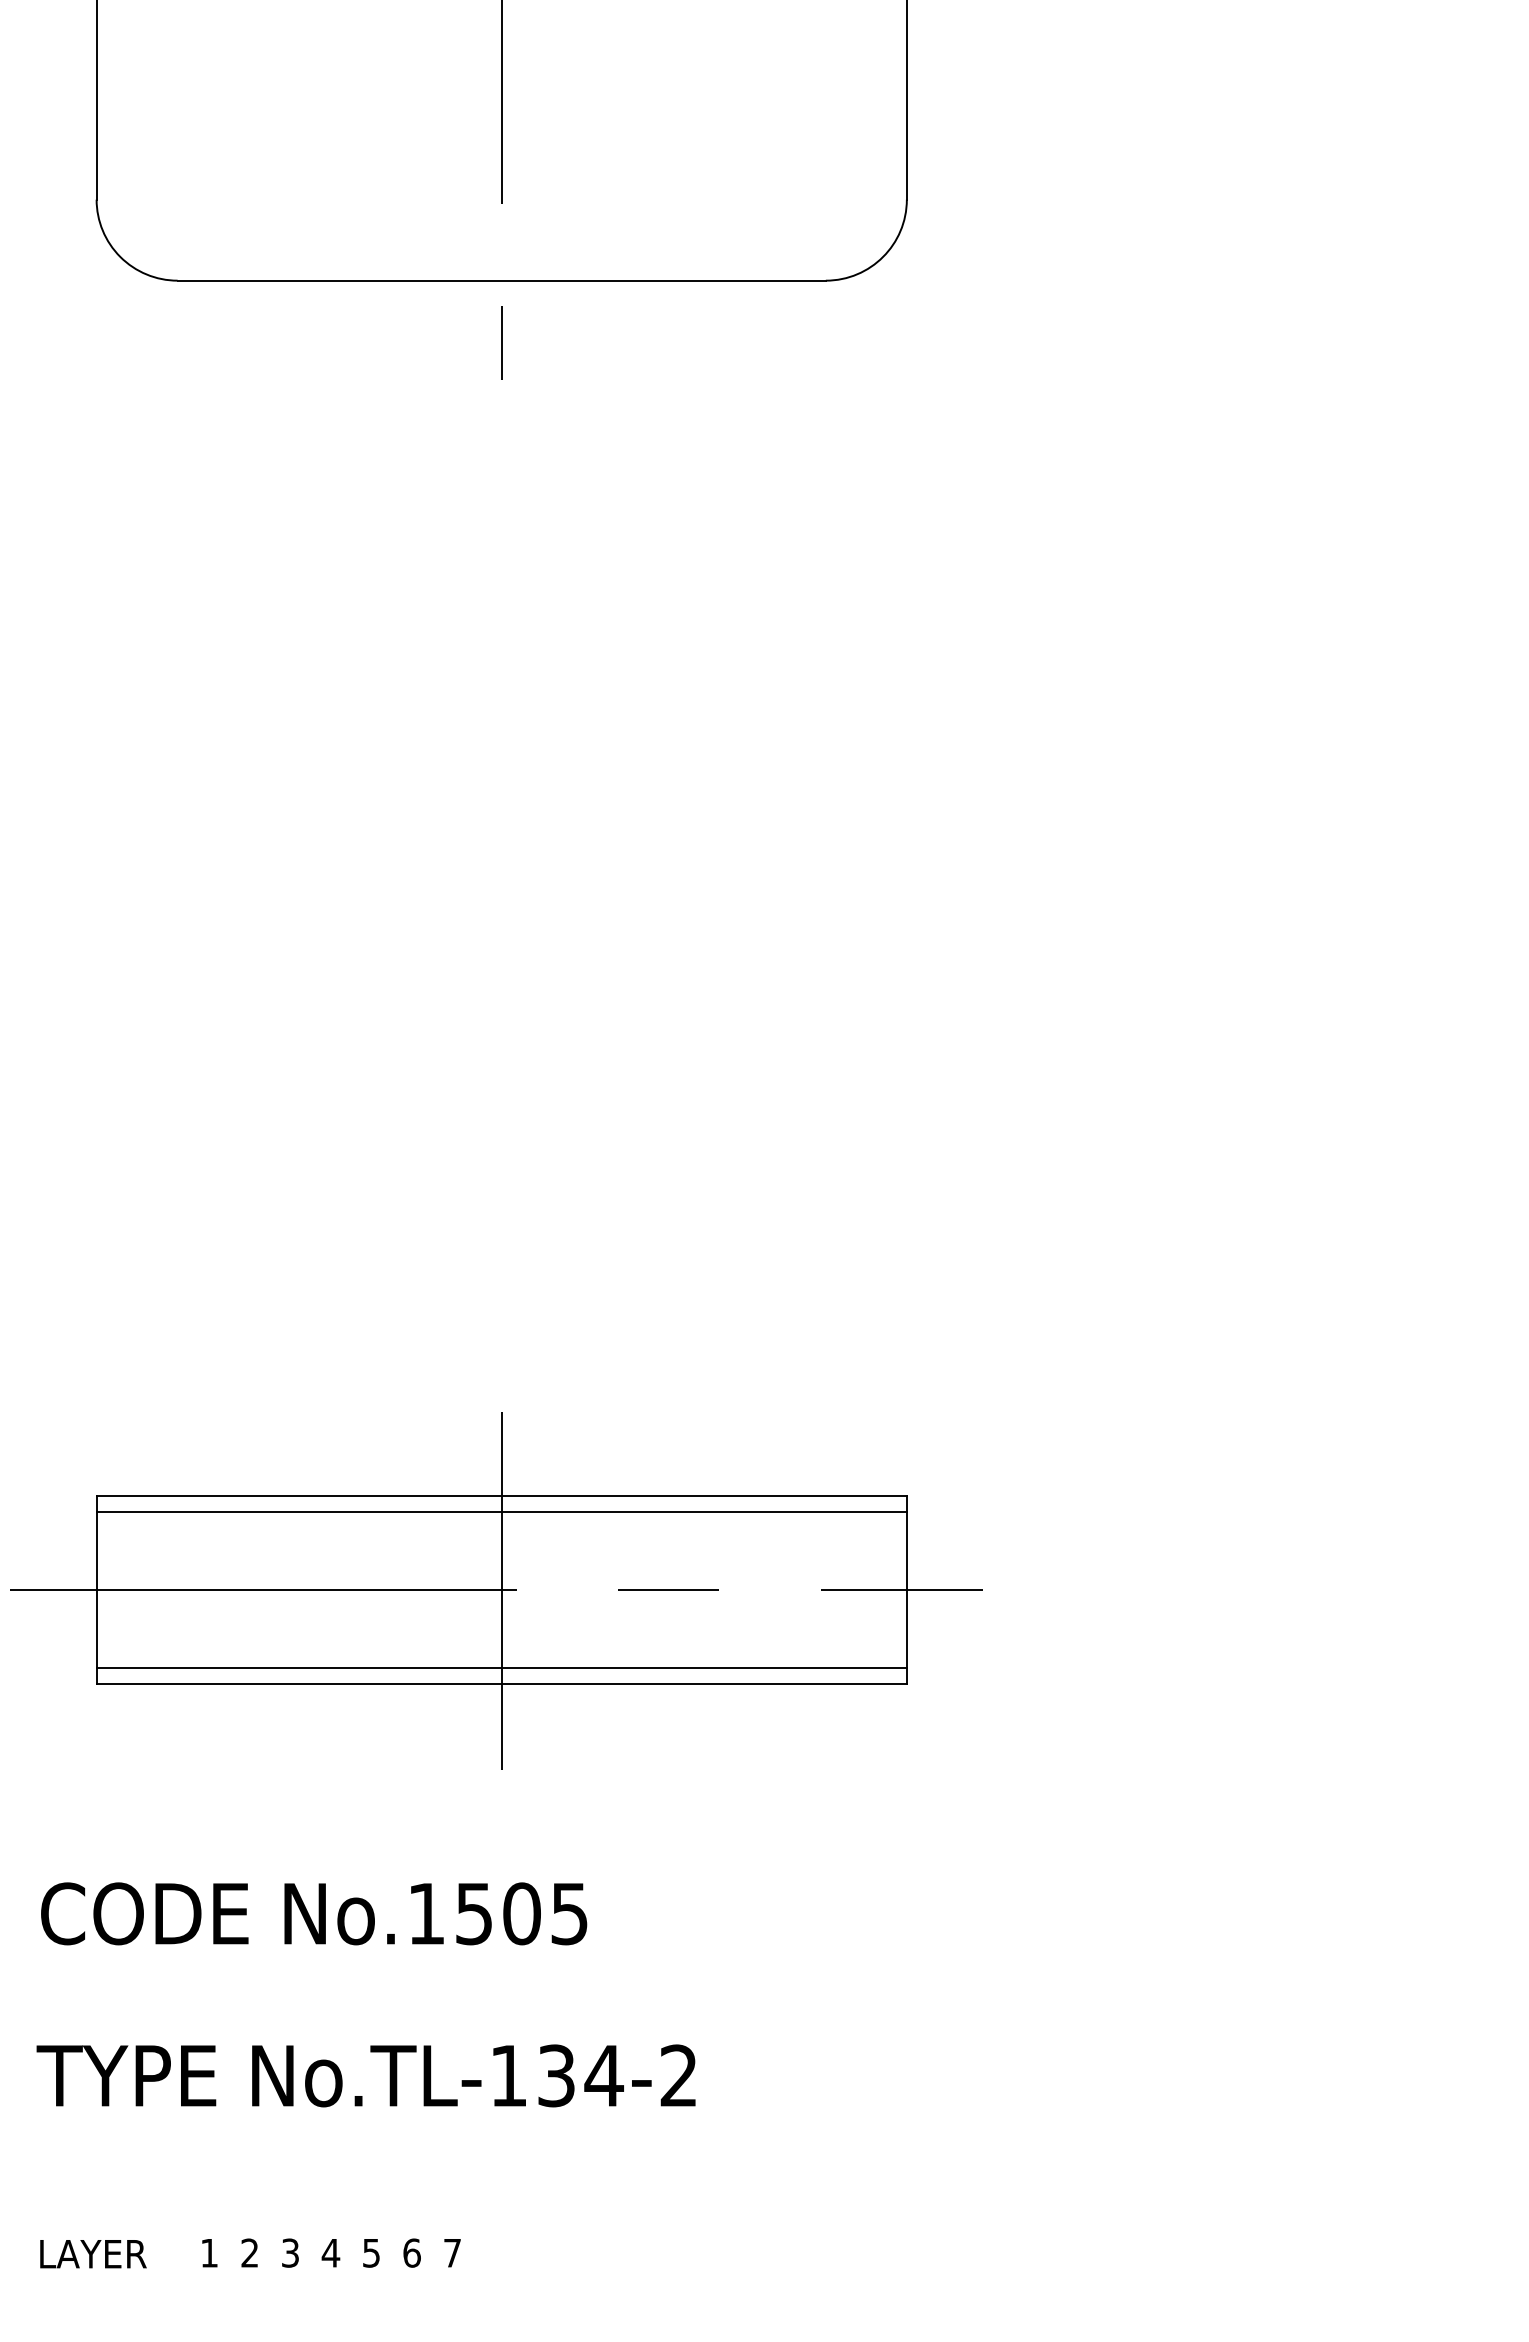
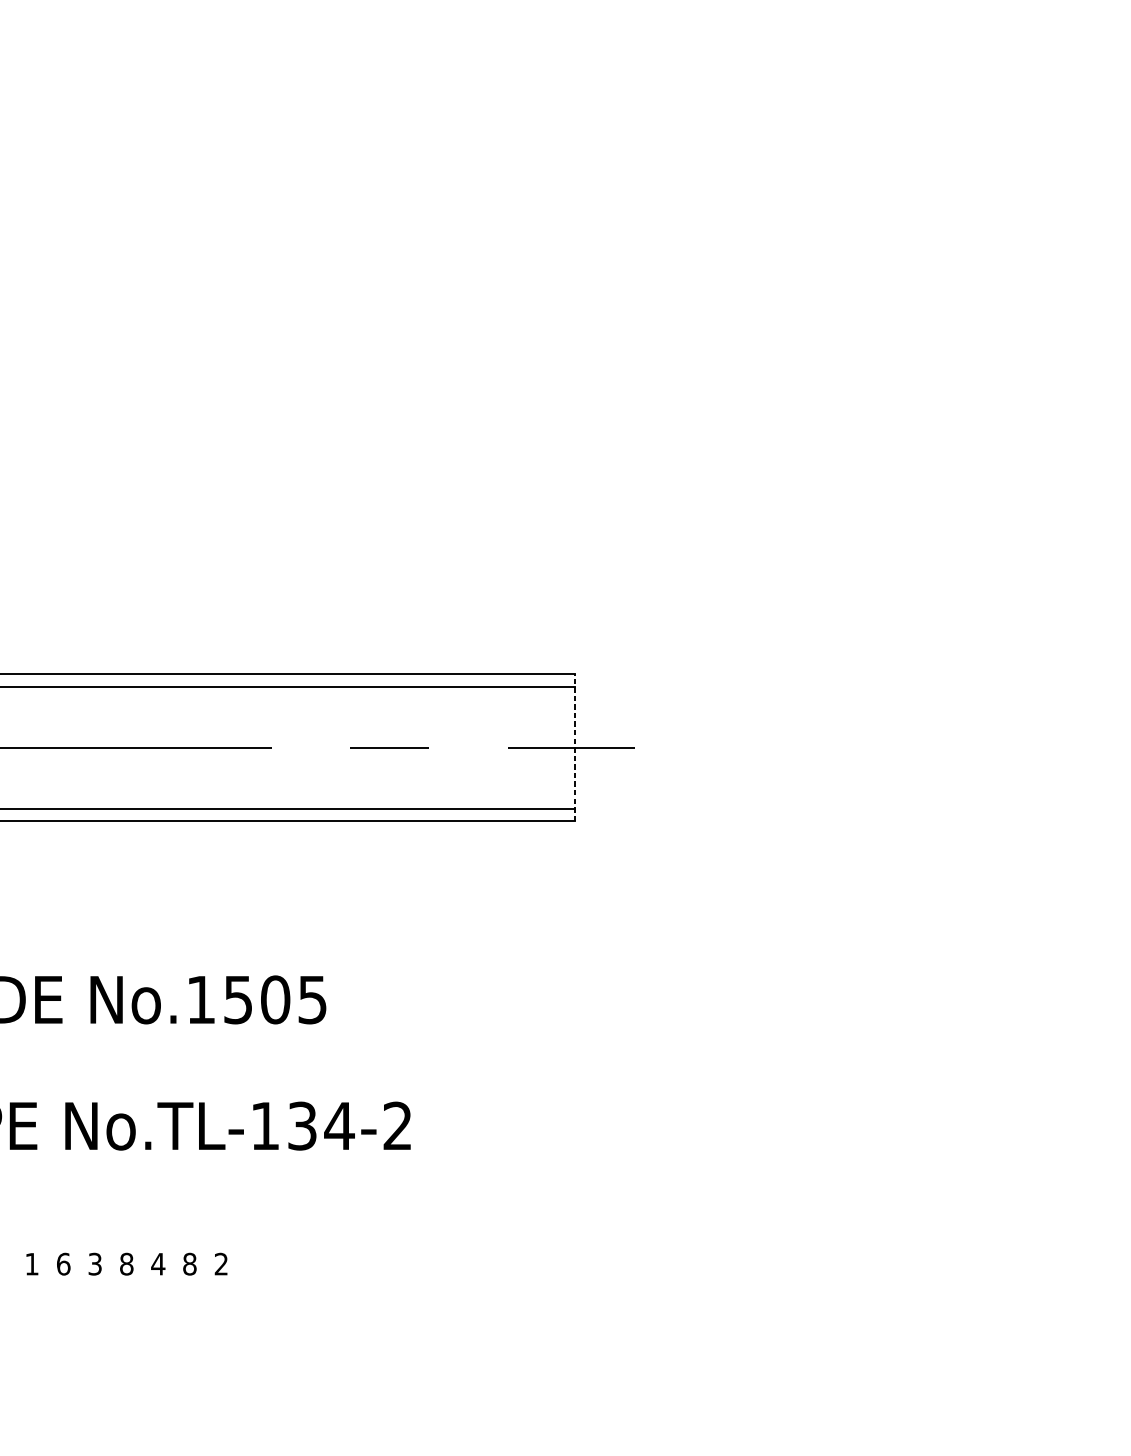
line: (906, 1589) -> (575, 747), solid -> dashed
line: (501, 1590) -> (259, 748), removed
text: (249, 2252) -> (63, 1263), 2 -> 6
text: (330, 2252) -> (126, 1263), 4 -> 8
text: (411, 2252) -> (189, 1263), 6 -> 8
text: (452, 2252) -> (221, 1263), 7 -> 2
text: (371, 2253) -> (158, 1264), 5 -> 4

